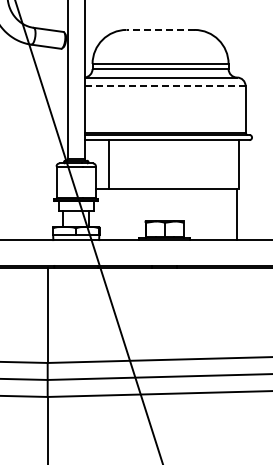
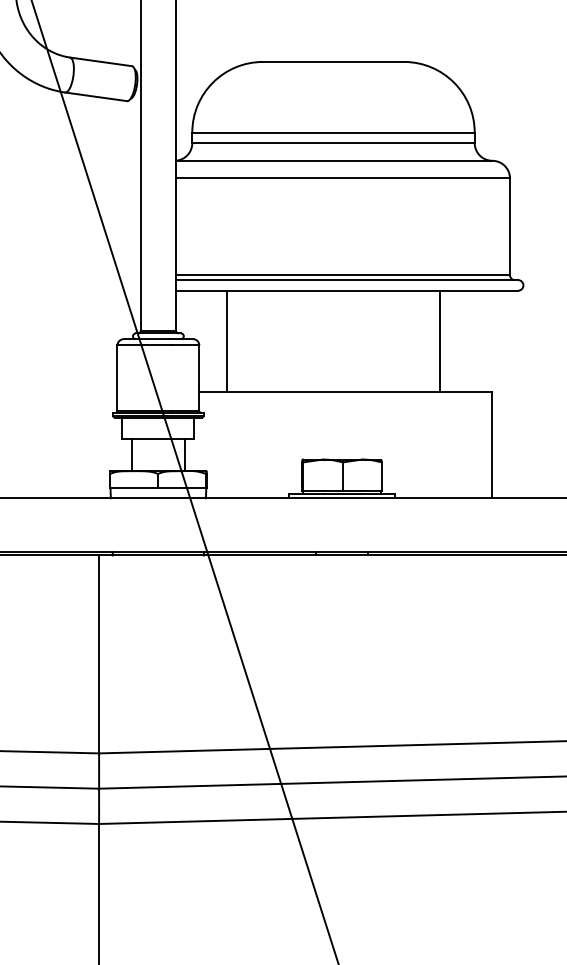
line: (160, 29) -> (333, 61), dashed -> solid
line: (164, 86) -> (341, 179), dashed -> solid
line: (238, 164) -> (439, 341), moved

